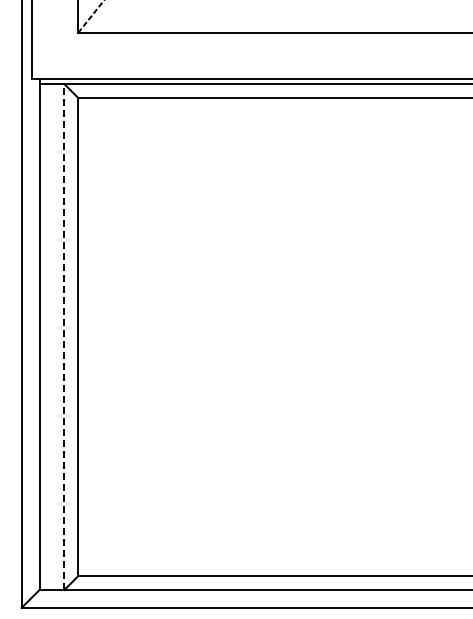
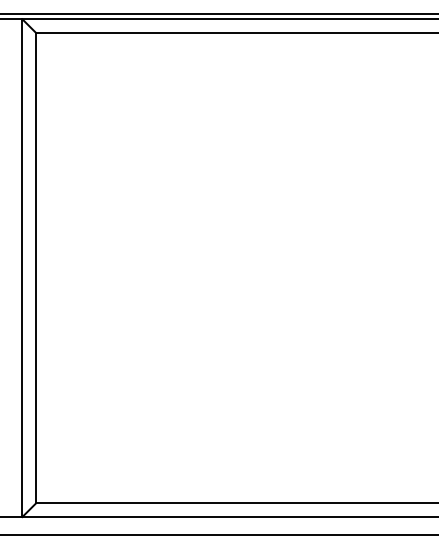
line: (64, 337) -> (22, 268), dashed -> solid

